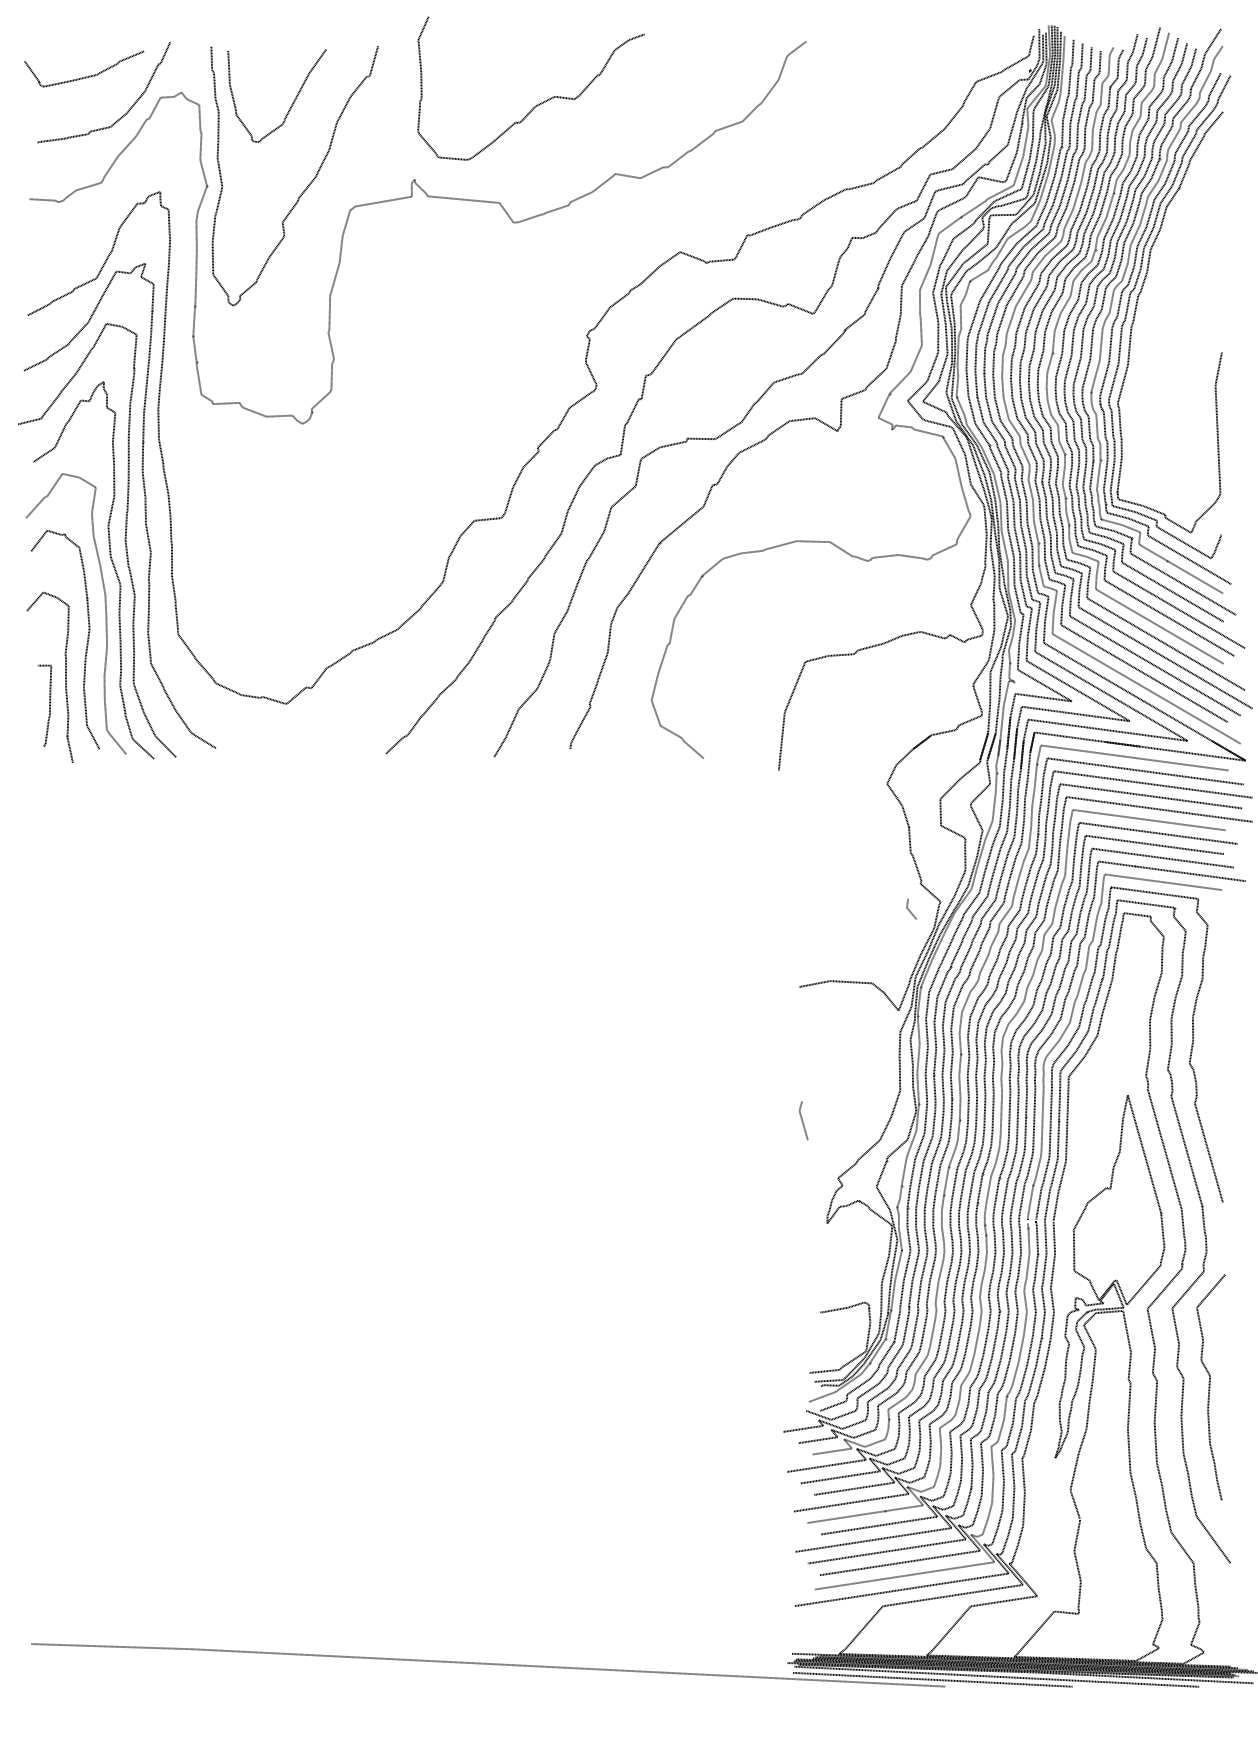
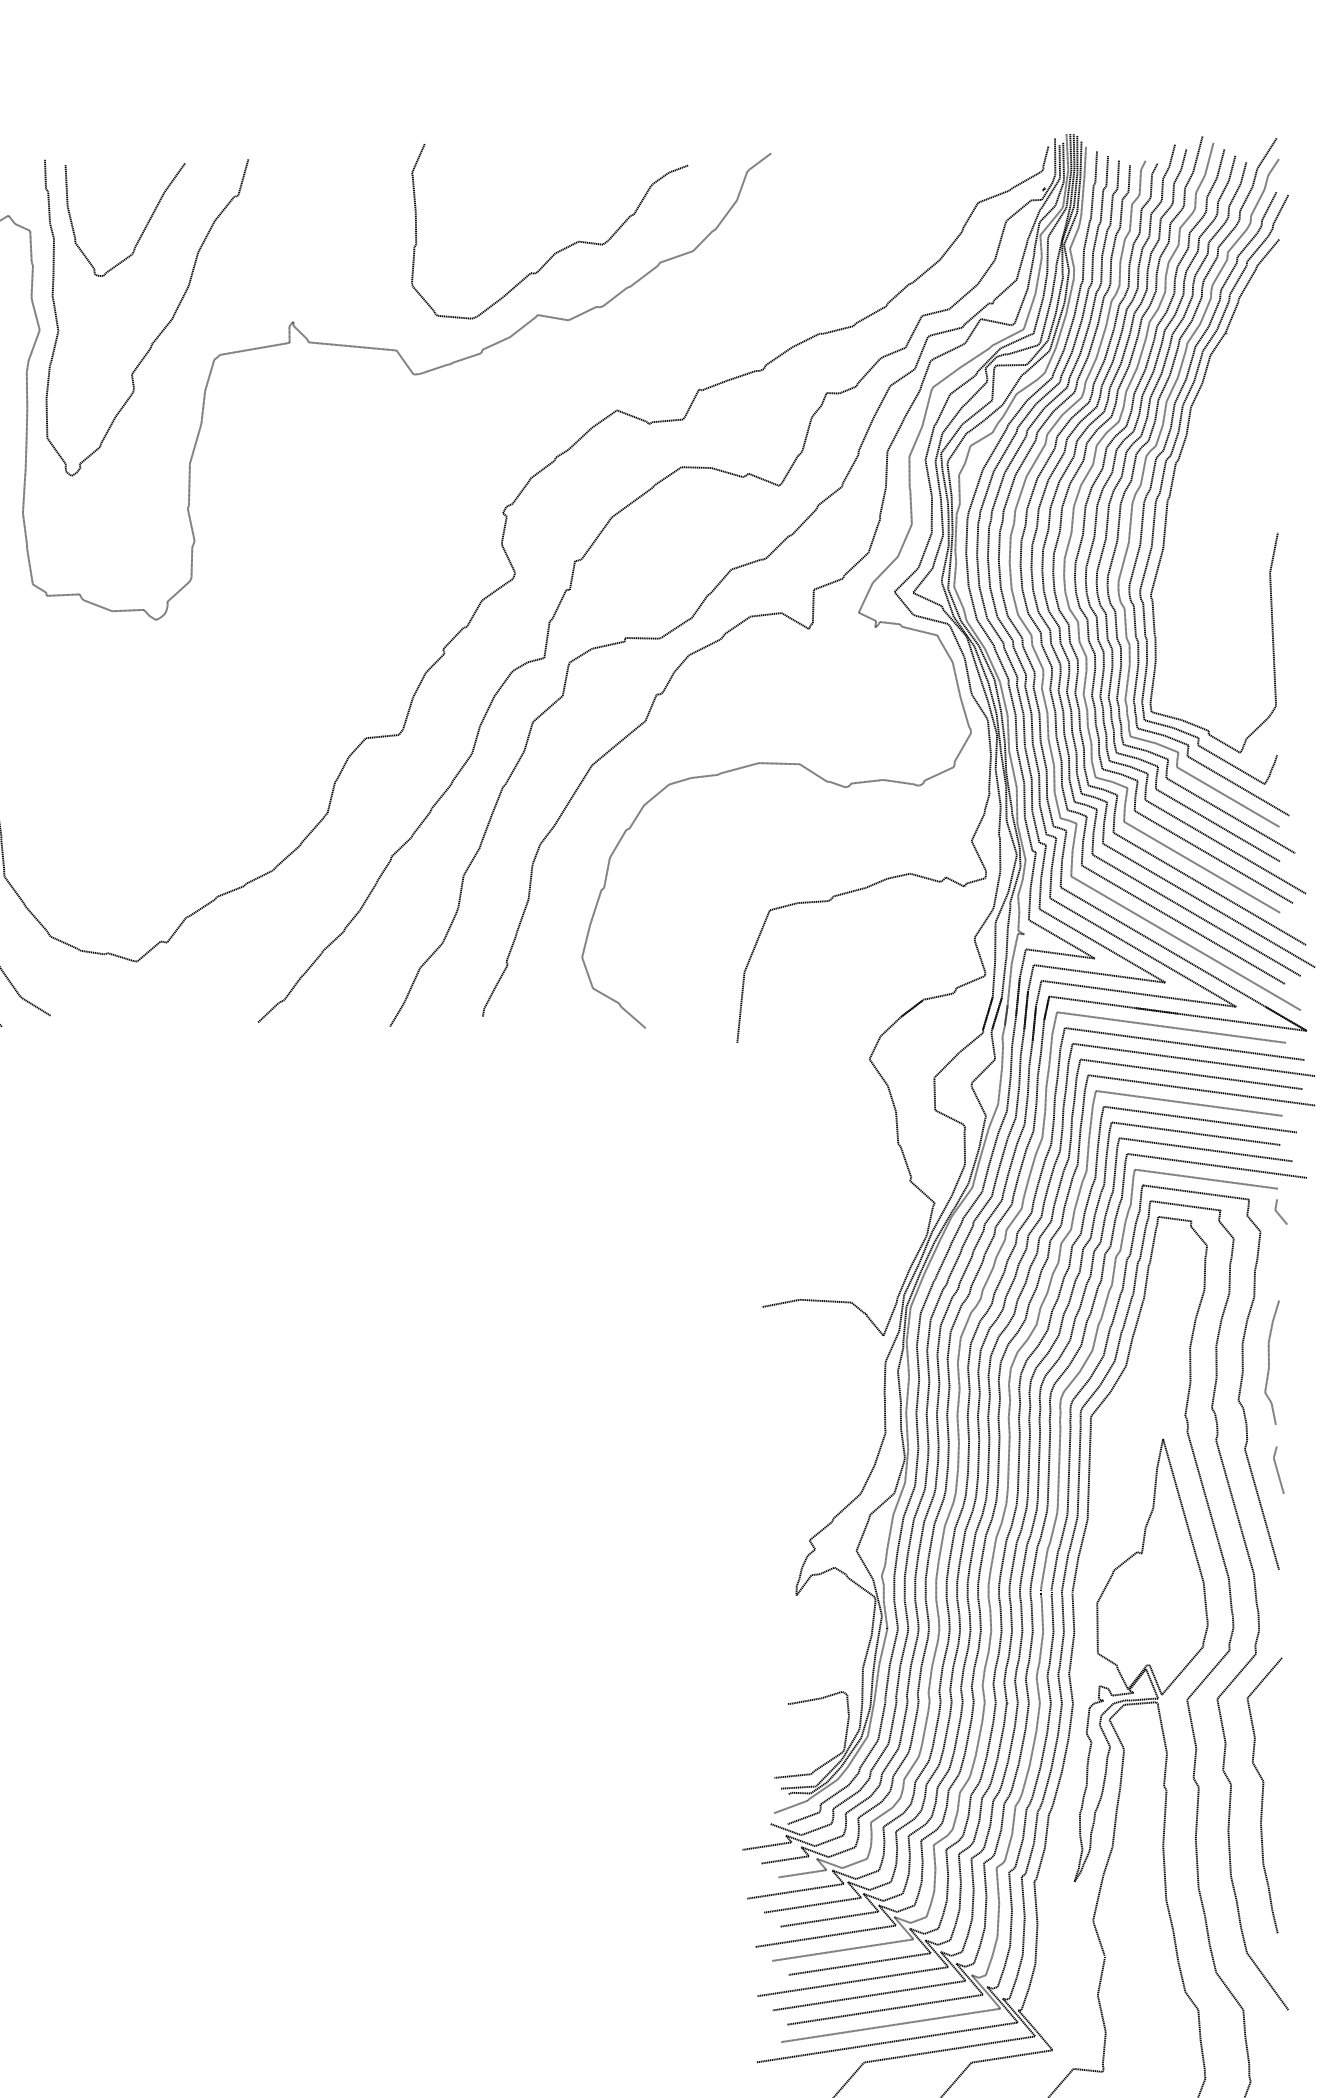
curve: (537, 104) -> (557, 251), moved
line: (909, 909) -> (1278, 1212), moved
curve: (1215, 1032) -> (1270, 1362), added
line: (803, 1120) -> (1278, 1469), moved

